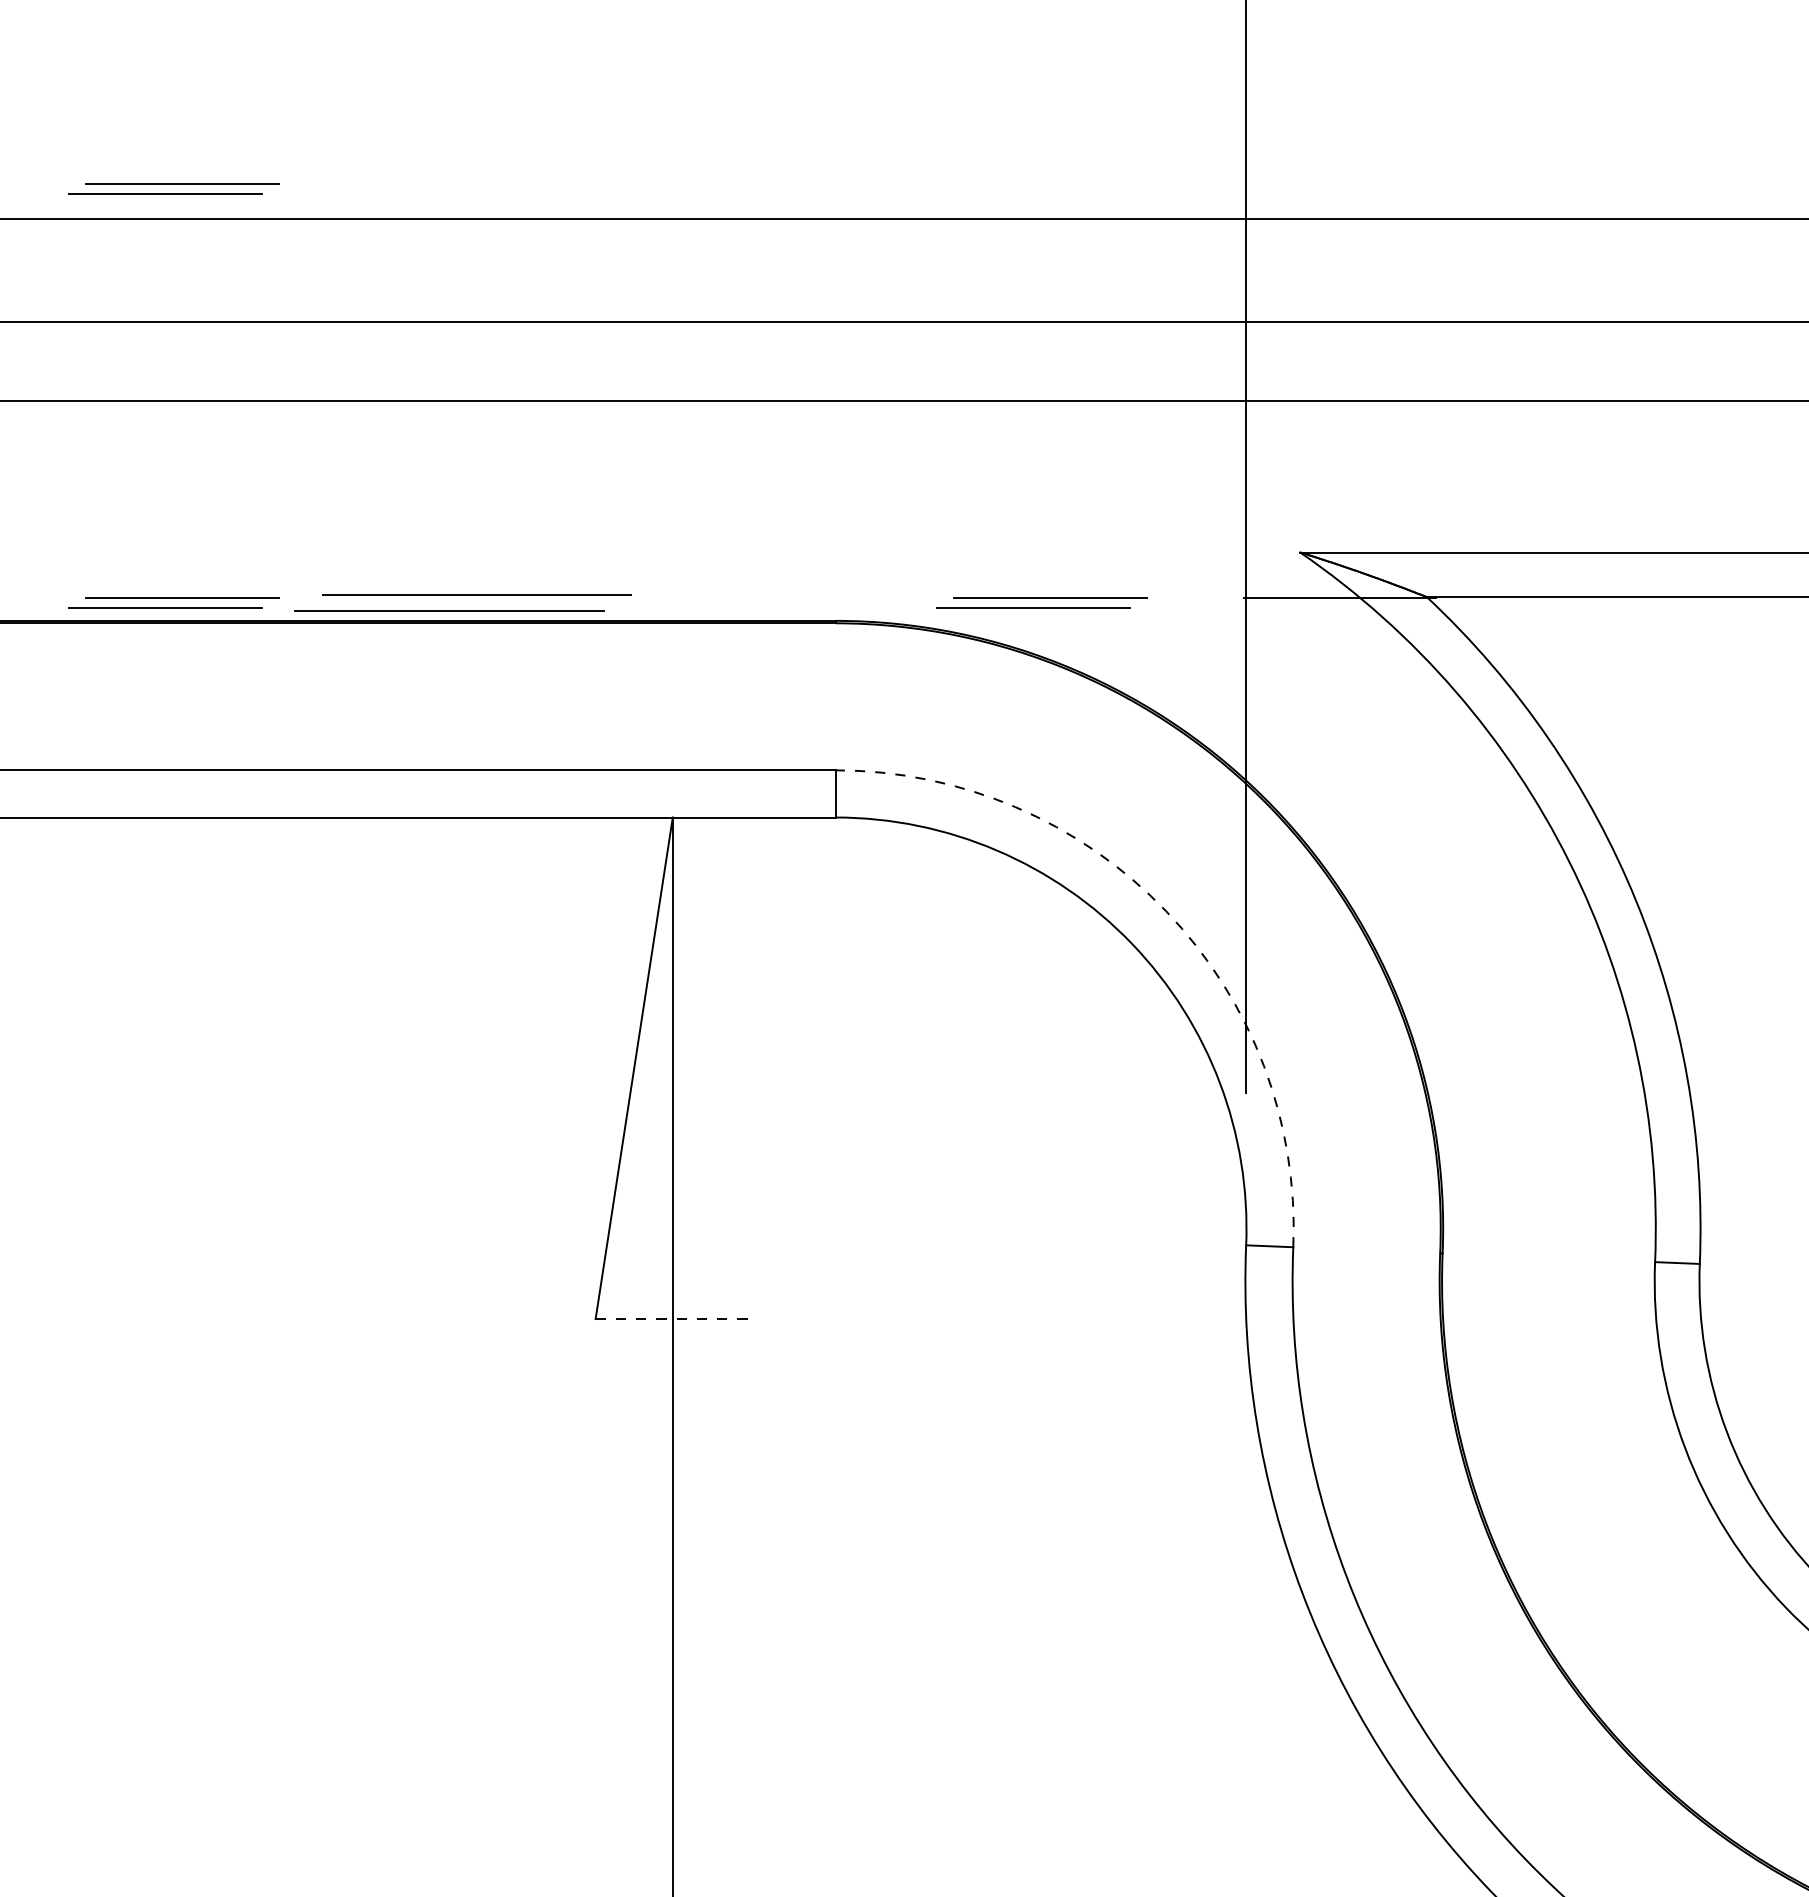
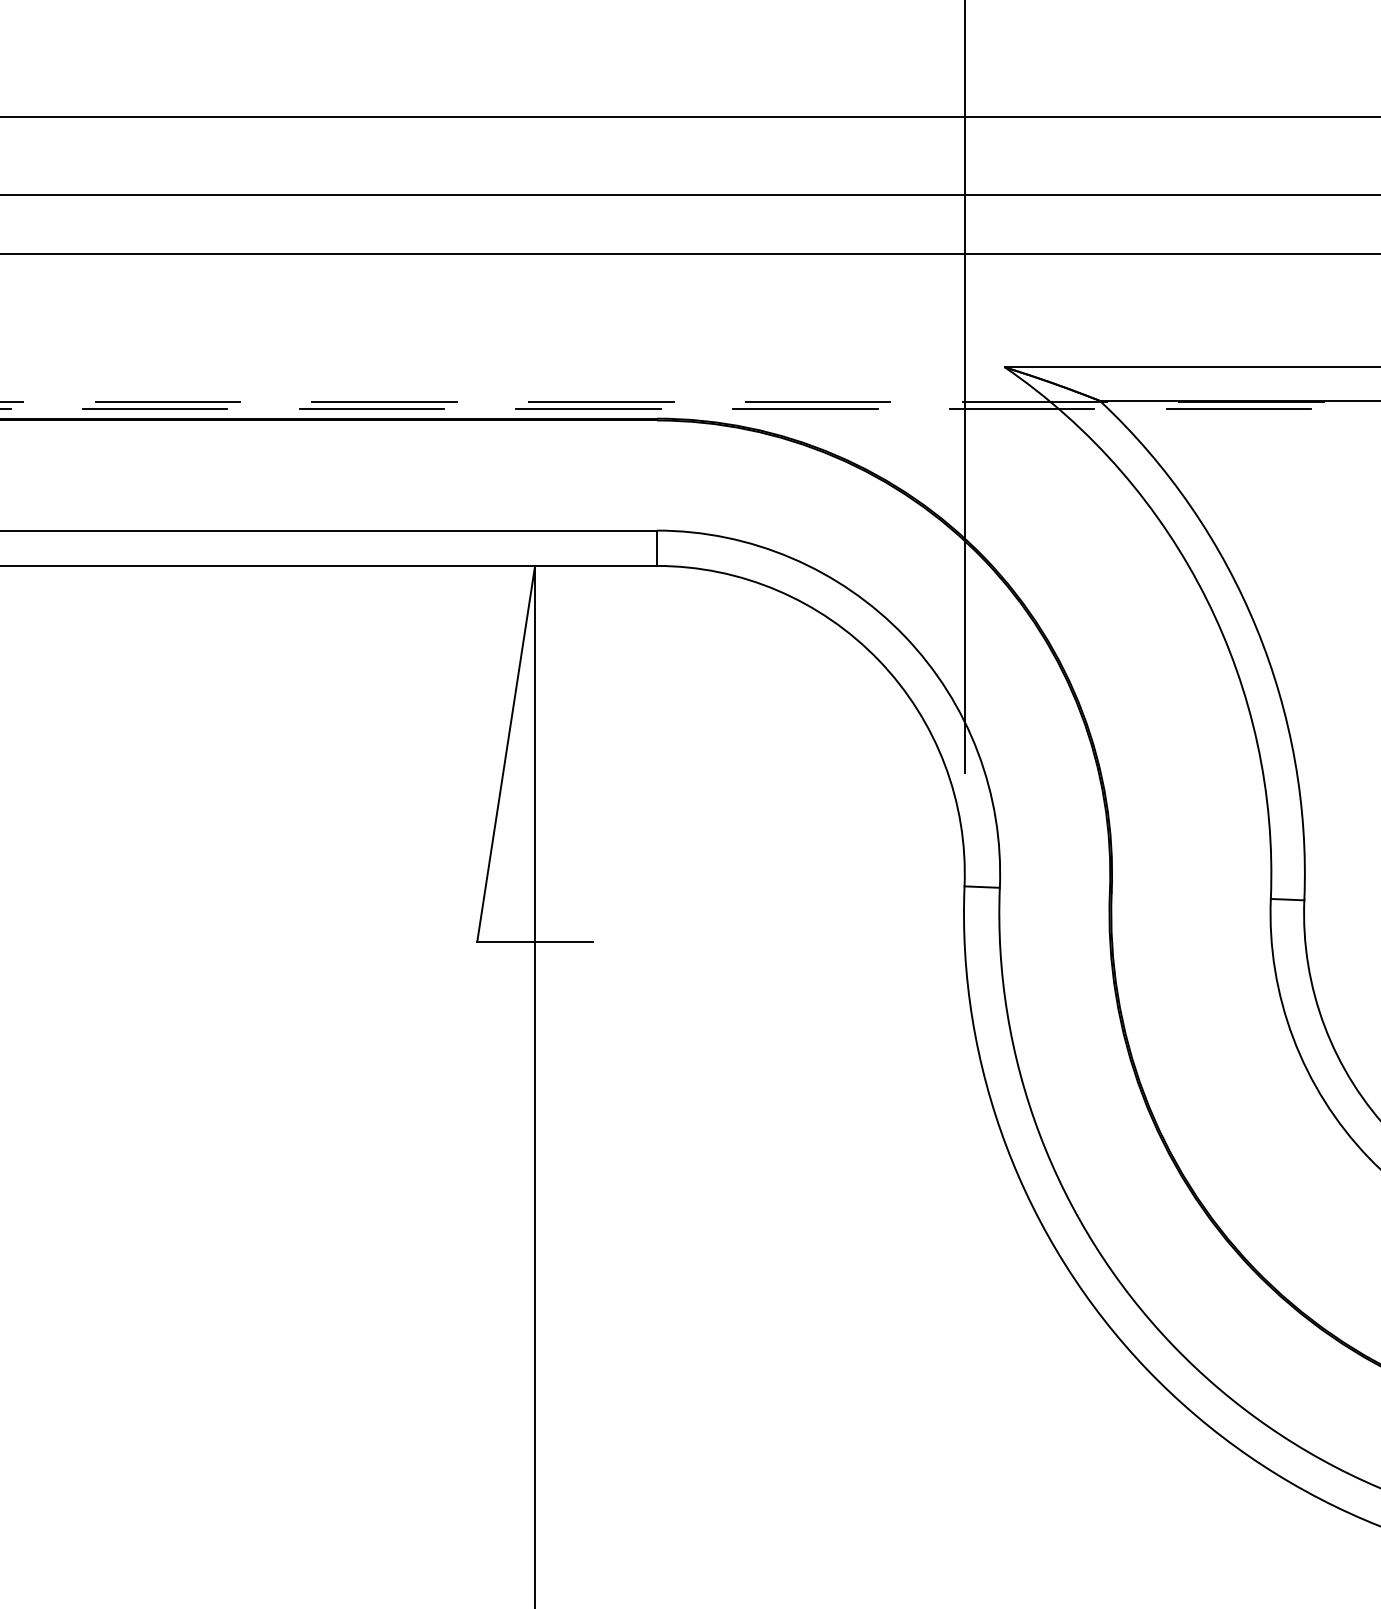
part: (174, 189) -> (161, 95), removed
line: (761, 597) -> (601, 401), added
line: (1629, 597) -> (1251, 401), added
part: (463, 603) -> (378, 405), size x0.62
line: (744, 608) -> (588, 409), added
line: (1322, 608) -> (1021, 409), added
line: (1611, 608) -> (1238, 409), added
arc: (1165, 911) -> (904, 636), dashed -> solid
line: (673, 1318) -> (535, 941), dashed -> solid

